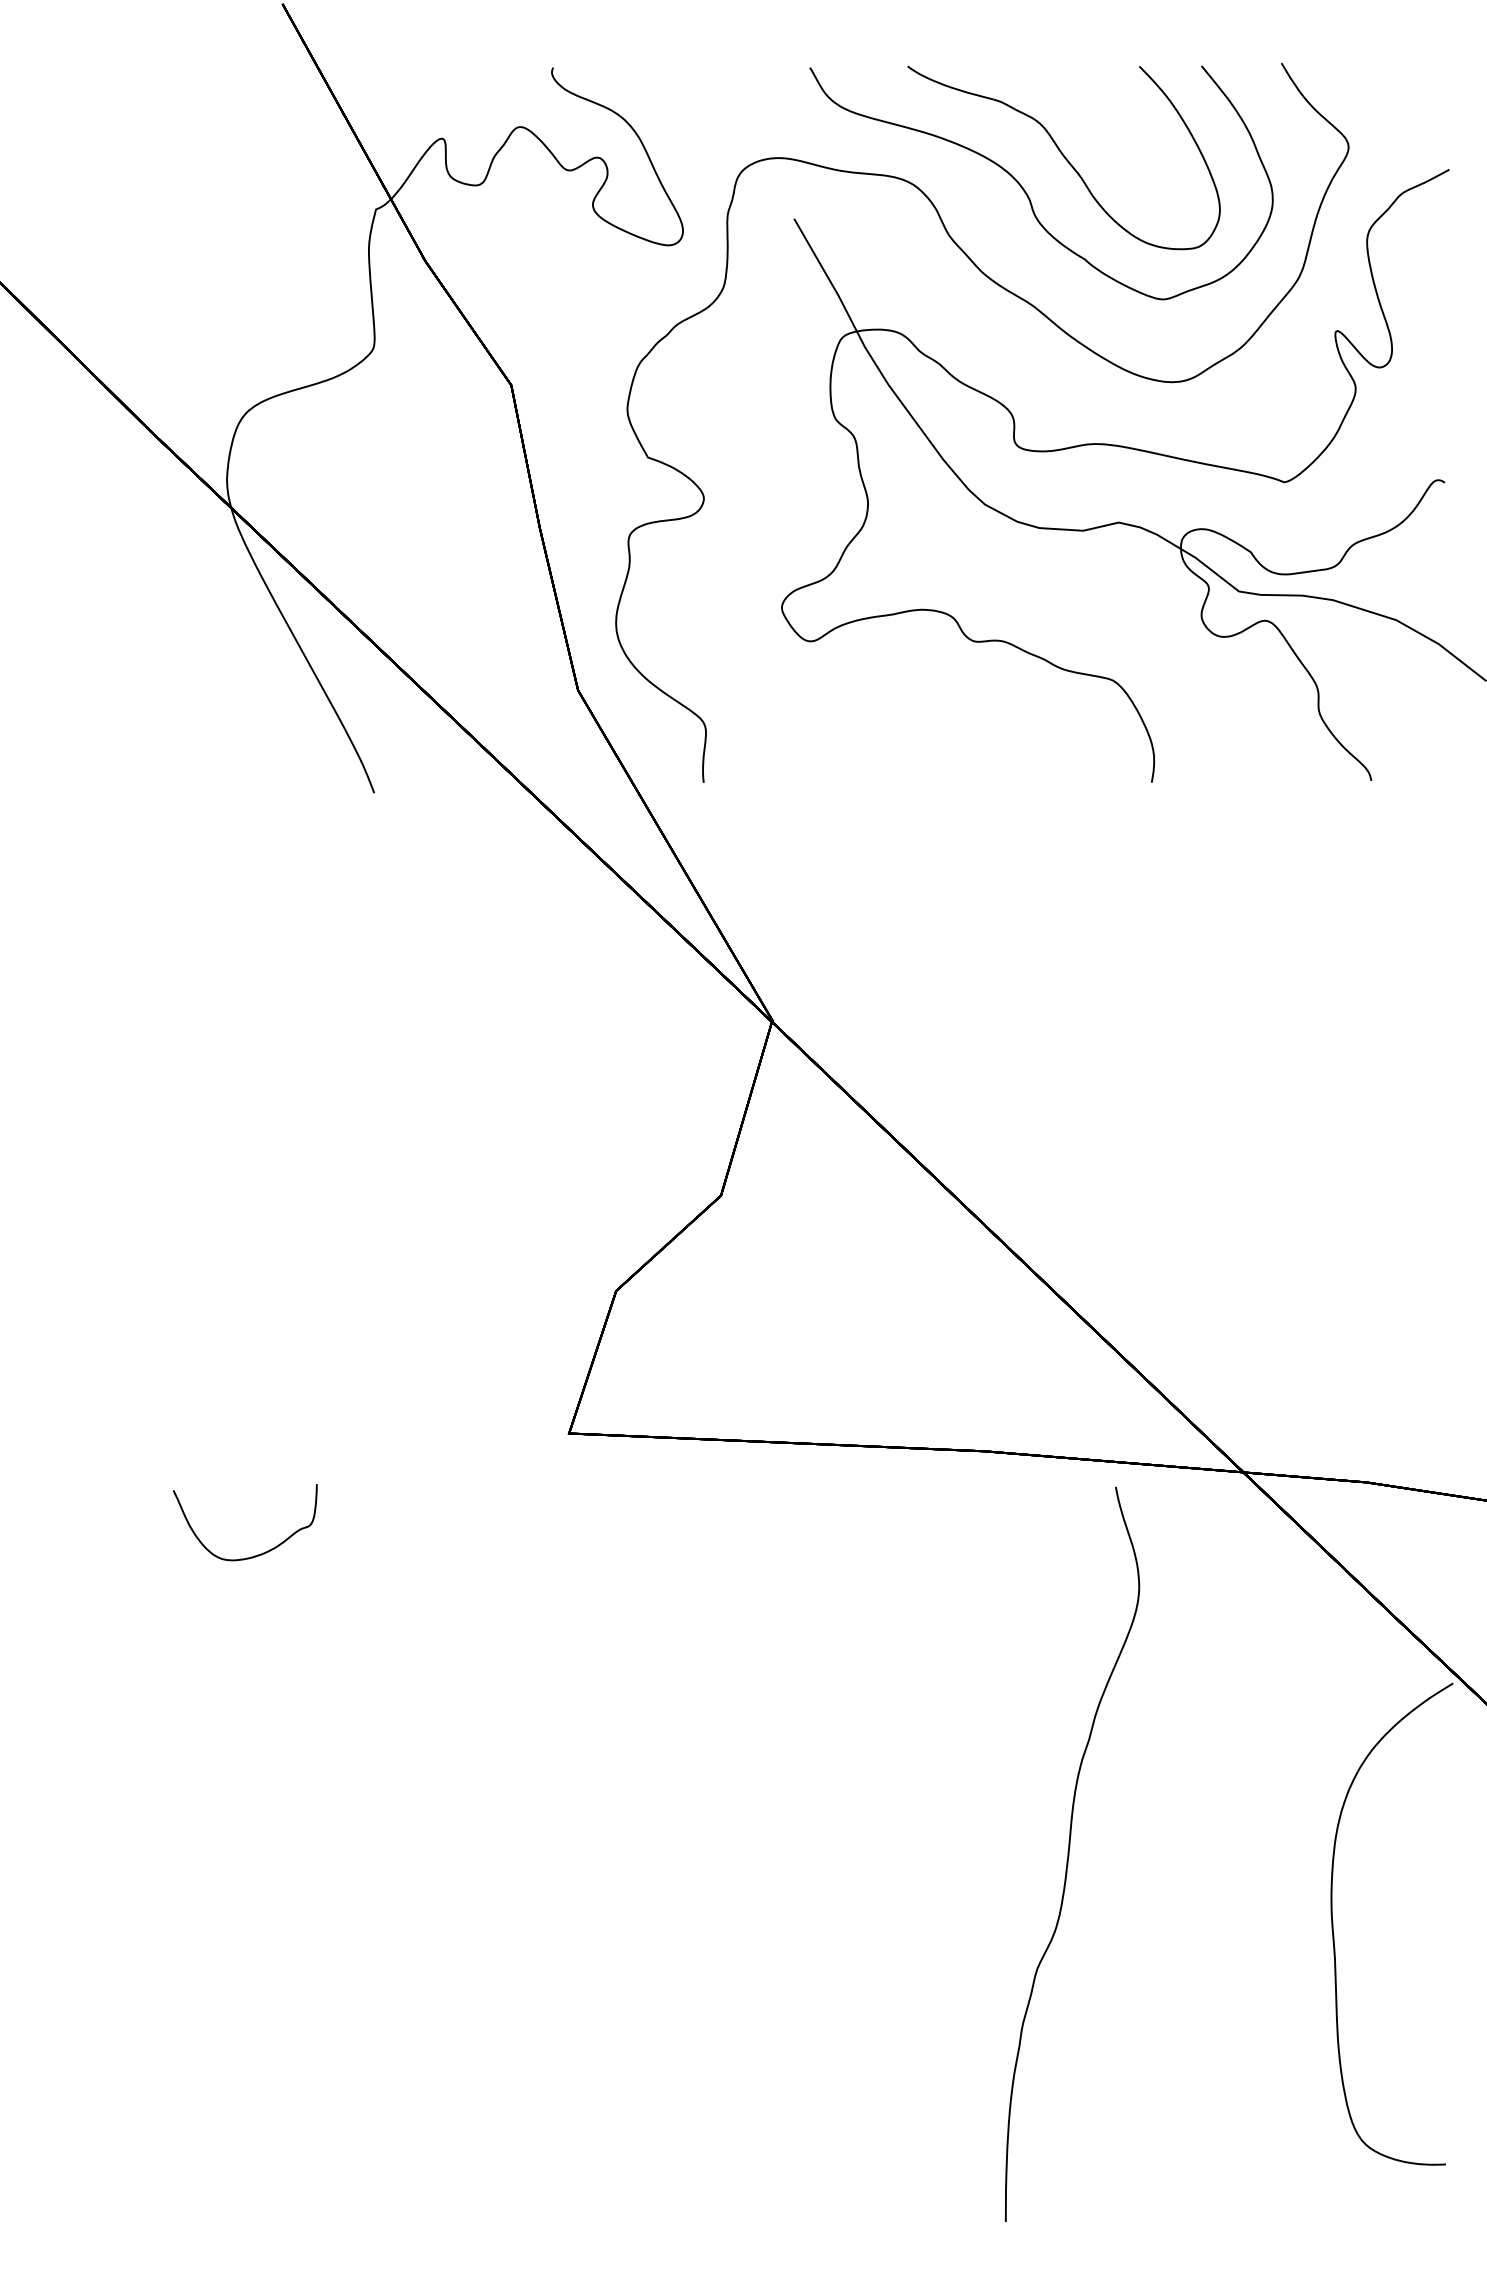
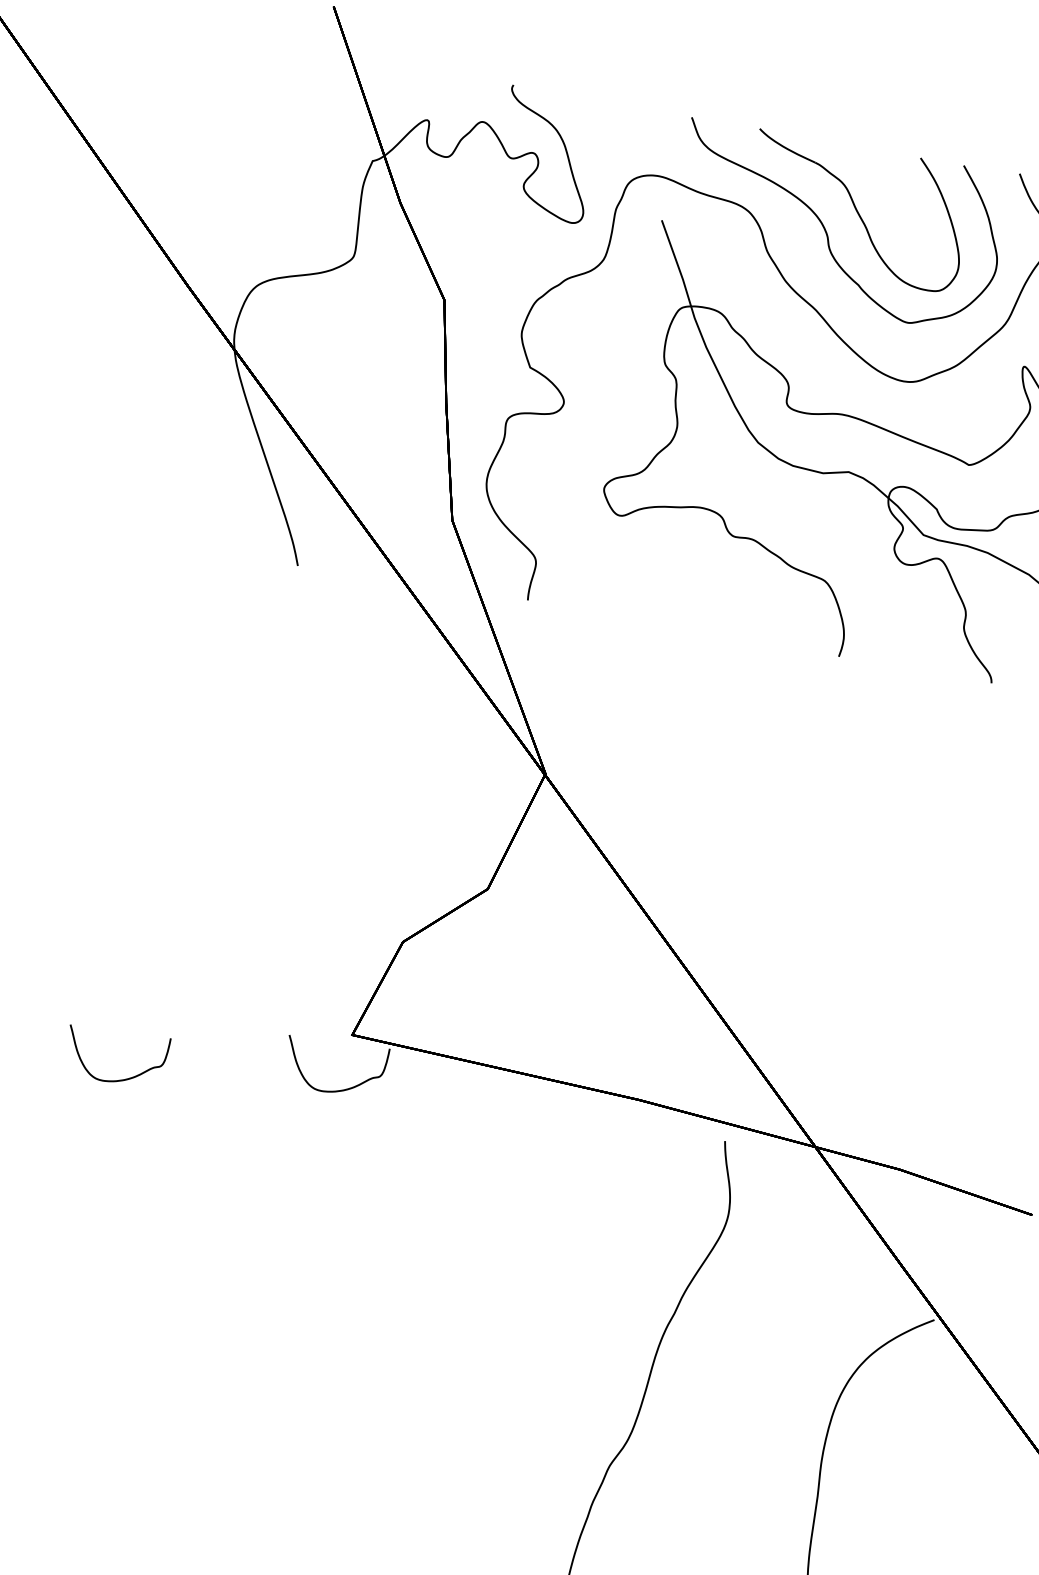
curve: (562, 1514) -> (337, 1090), added

